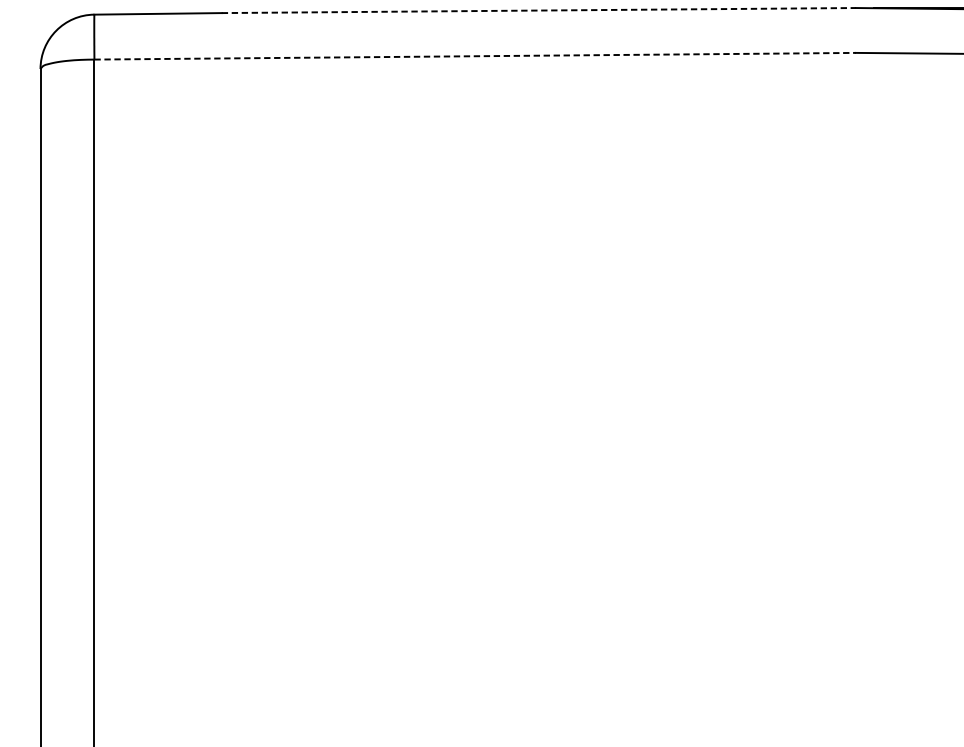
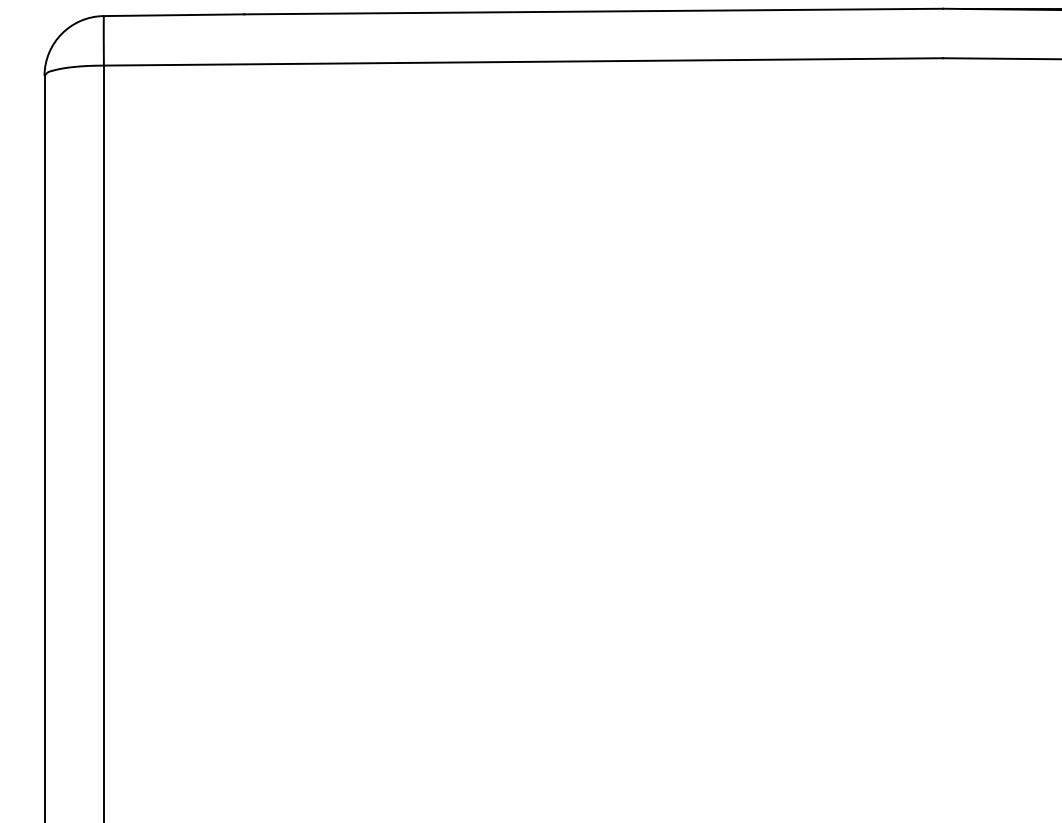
line: (539, 10) -> (594, 11), dashed -> solid
line: (475, 55) -> (523, 61), dashed -> solid

